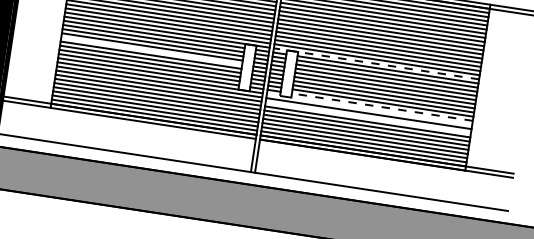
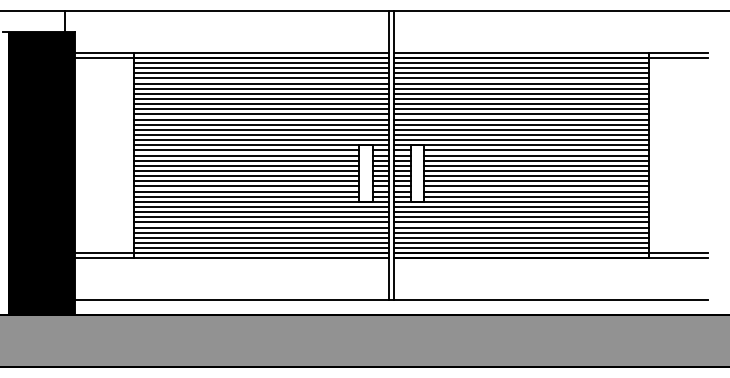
line: (151, 50) -> (246, 170), added
line: (376, 64) -> (521, 145), dashed -> solid
line: (382, 106) -> (536, 196), dashed -> solid
line: (369, 109) -> (521, 201), added
line: (368, 118) -> (521, 212), added

